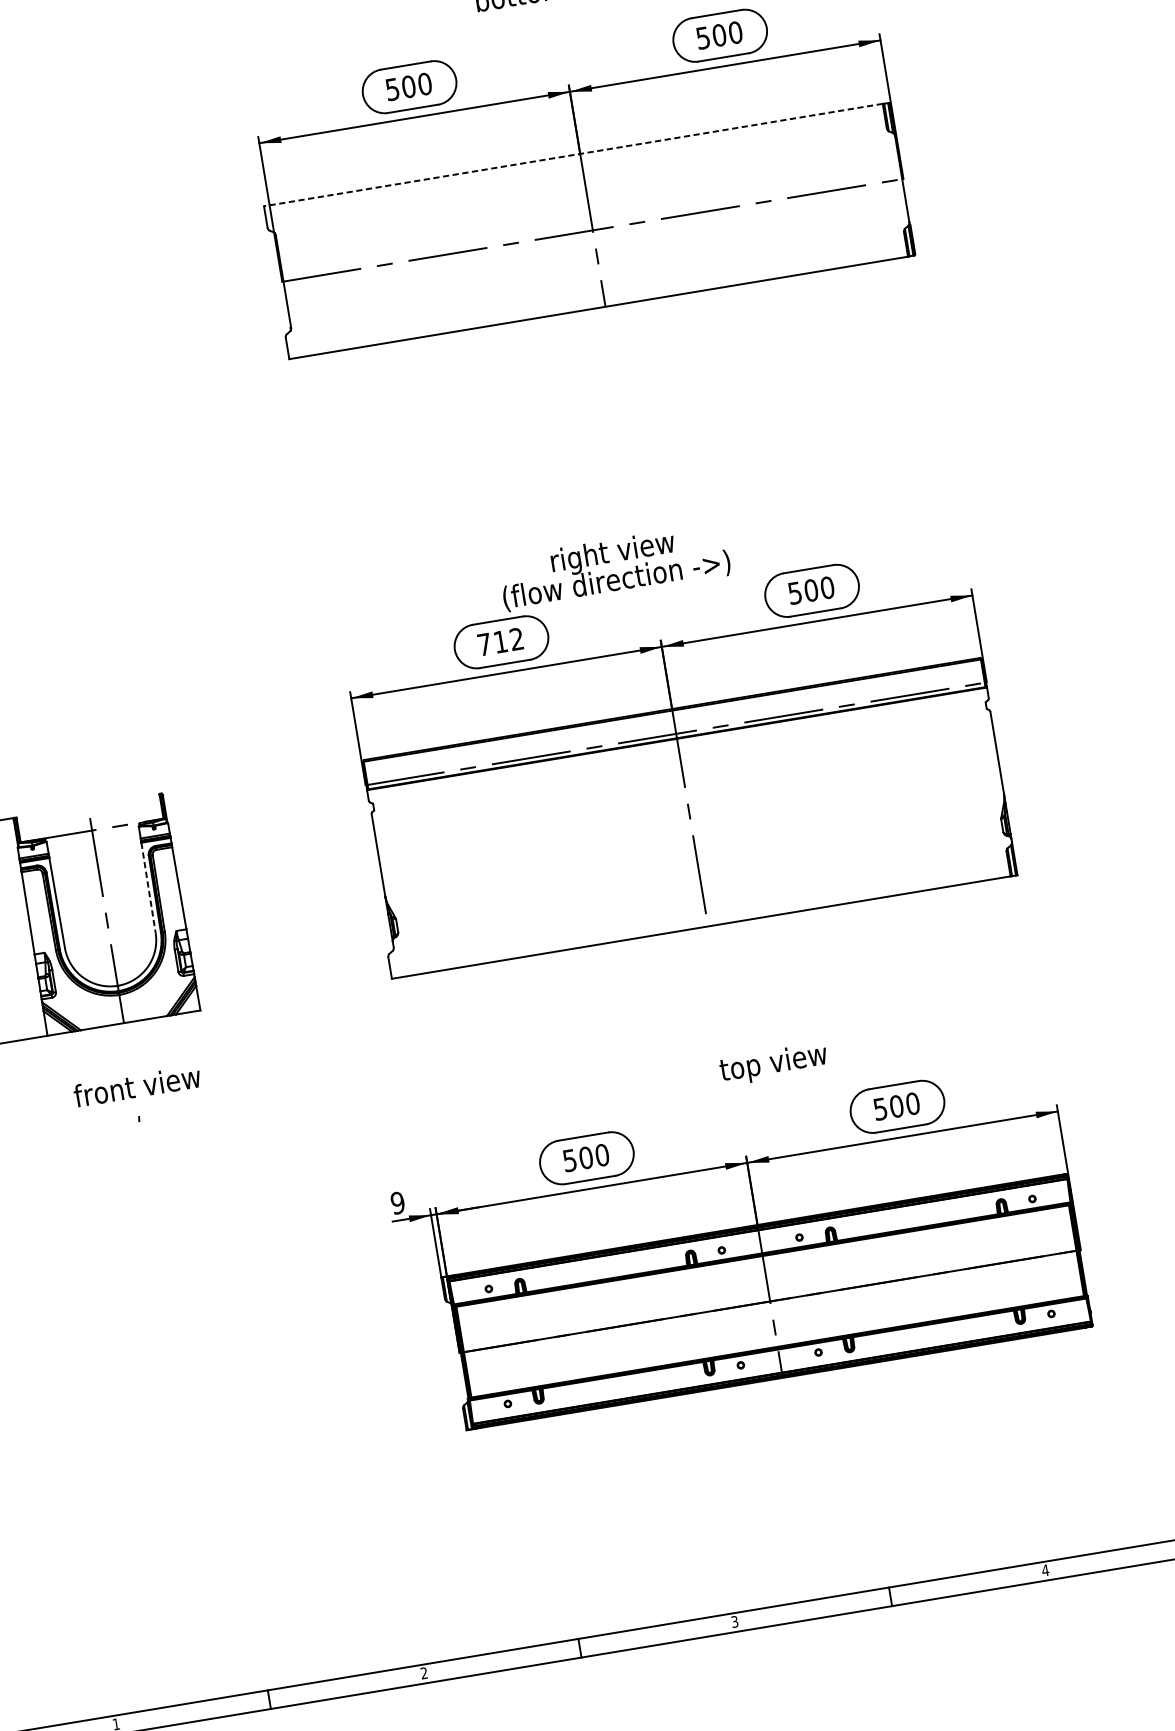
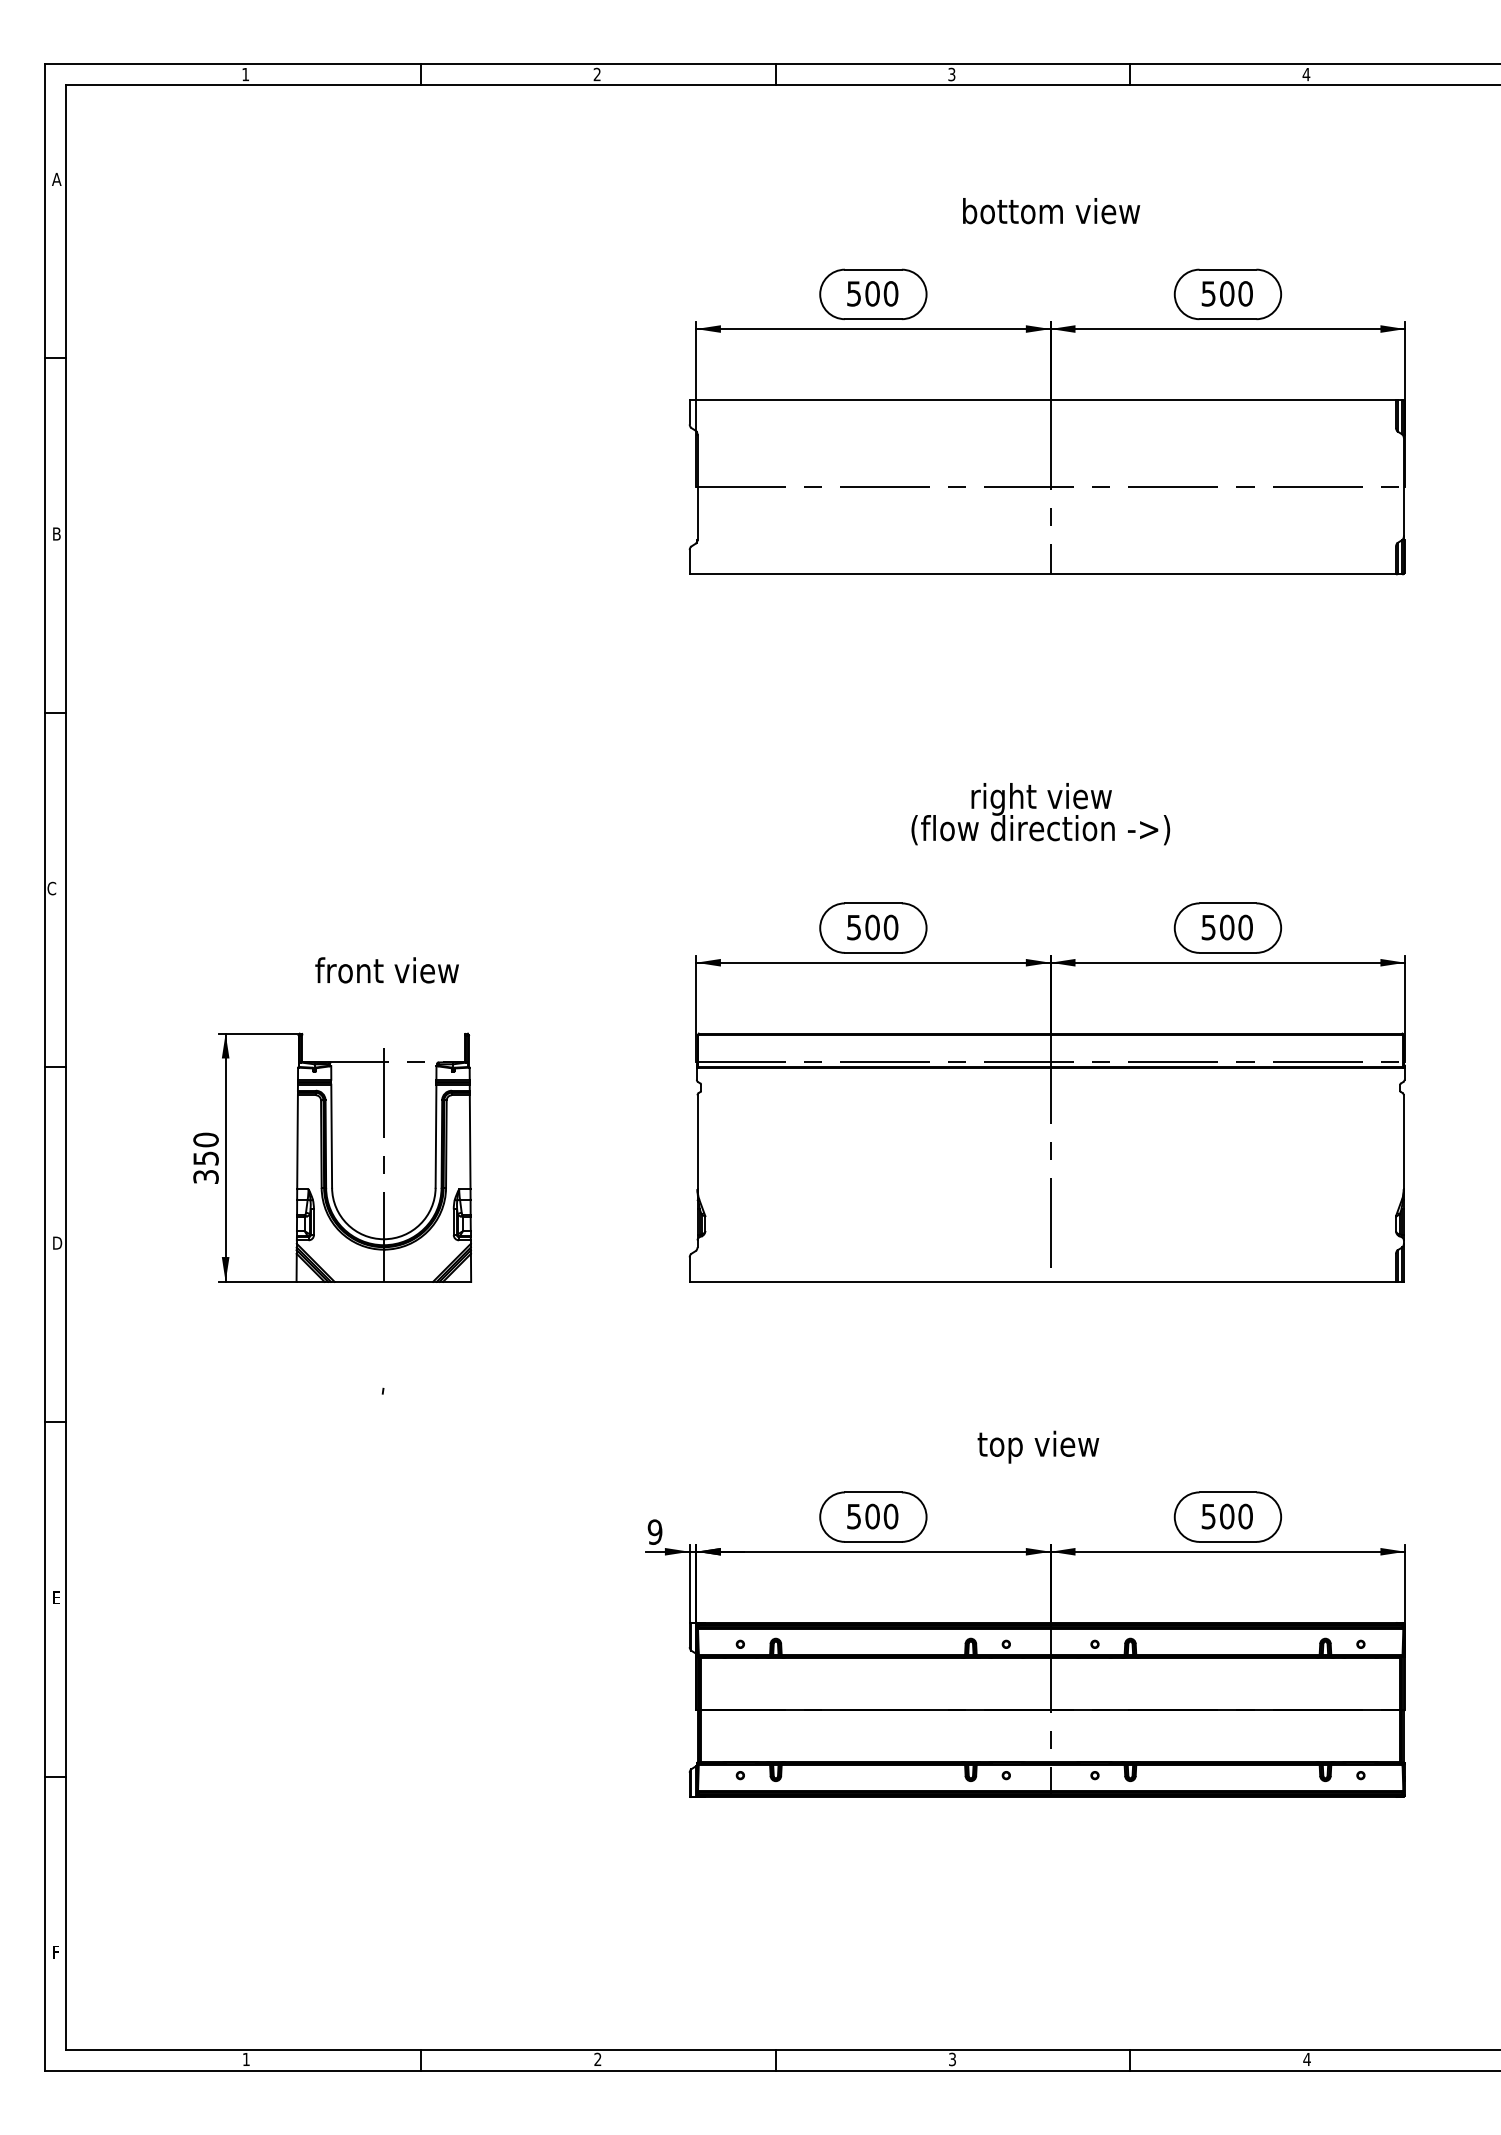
line: (572, 154) -> (1042, 399), dashed -> solid
text: (614, 567) -> (1040, 814), moved
text: (500, 641) -> (872, 927), 712 -> 500
line: (149, 888) -> (436, 1136), dashed -> solid
text: (773, 1063) -> (1038, 1446), moved
text: (136, 1086) -> (386, 970), moved

